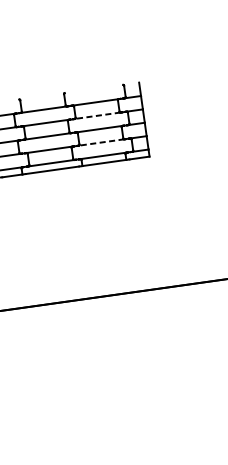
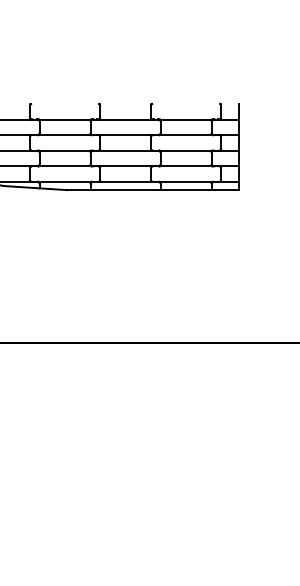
line: (98, 116) -> (186, 135), dashed -> solid
line: (101, 142) -> (186, 166), dashed -> solid

